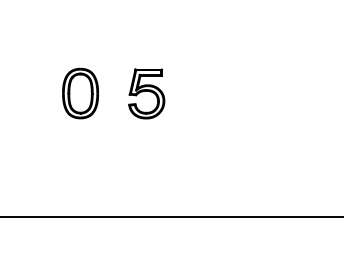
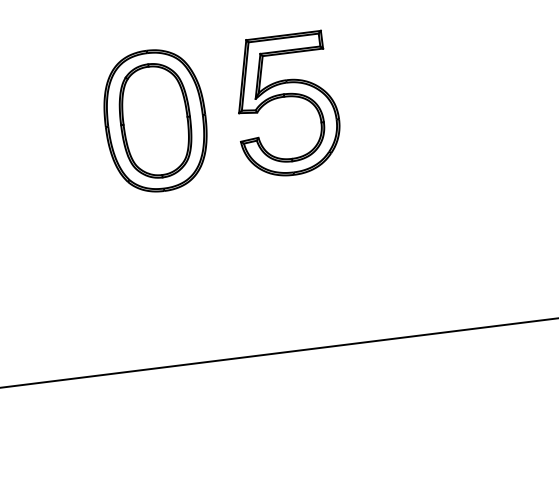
part: (80, 93) -> (155, 120), size x1.43
part: (146, 93) -> (285, 104), size x1.43

